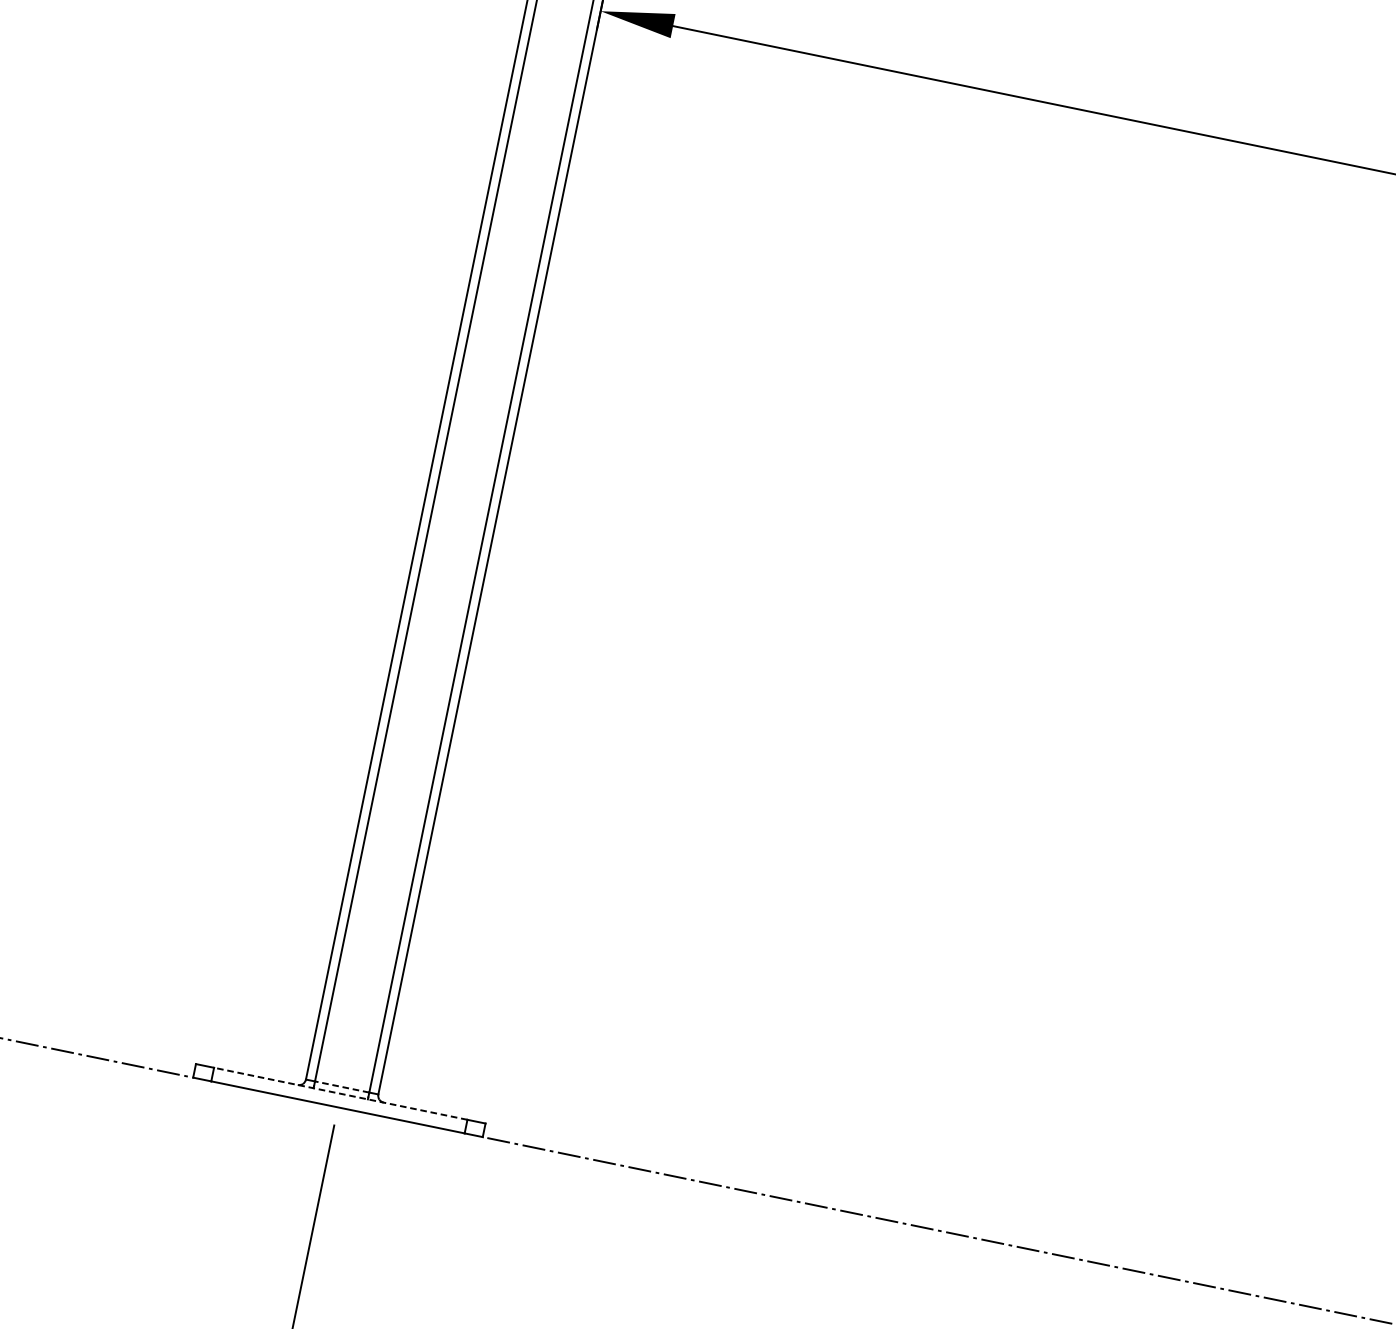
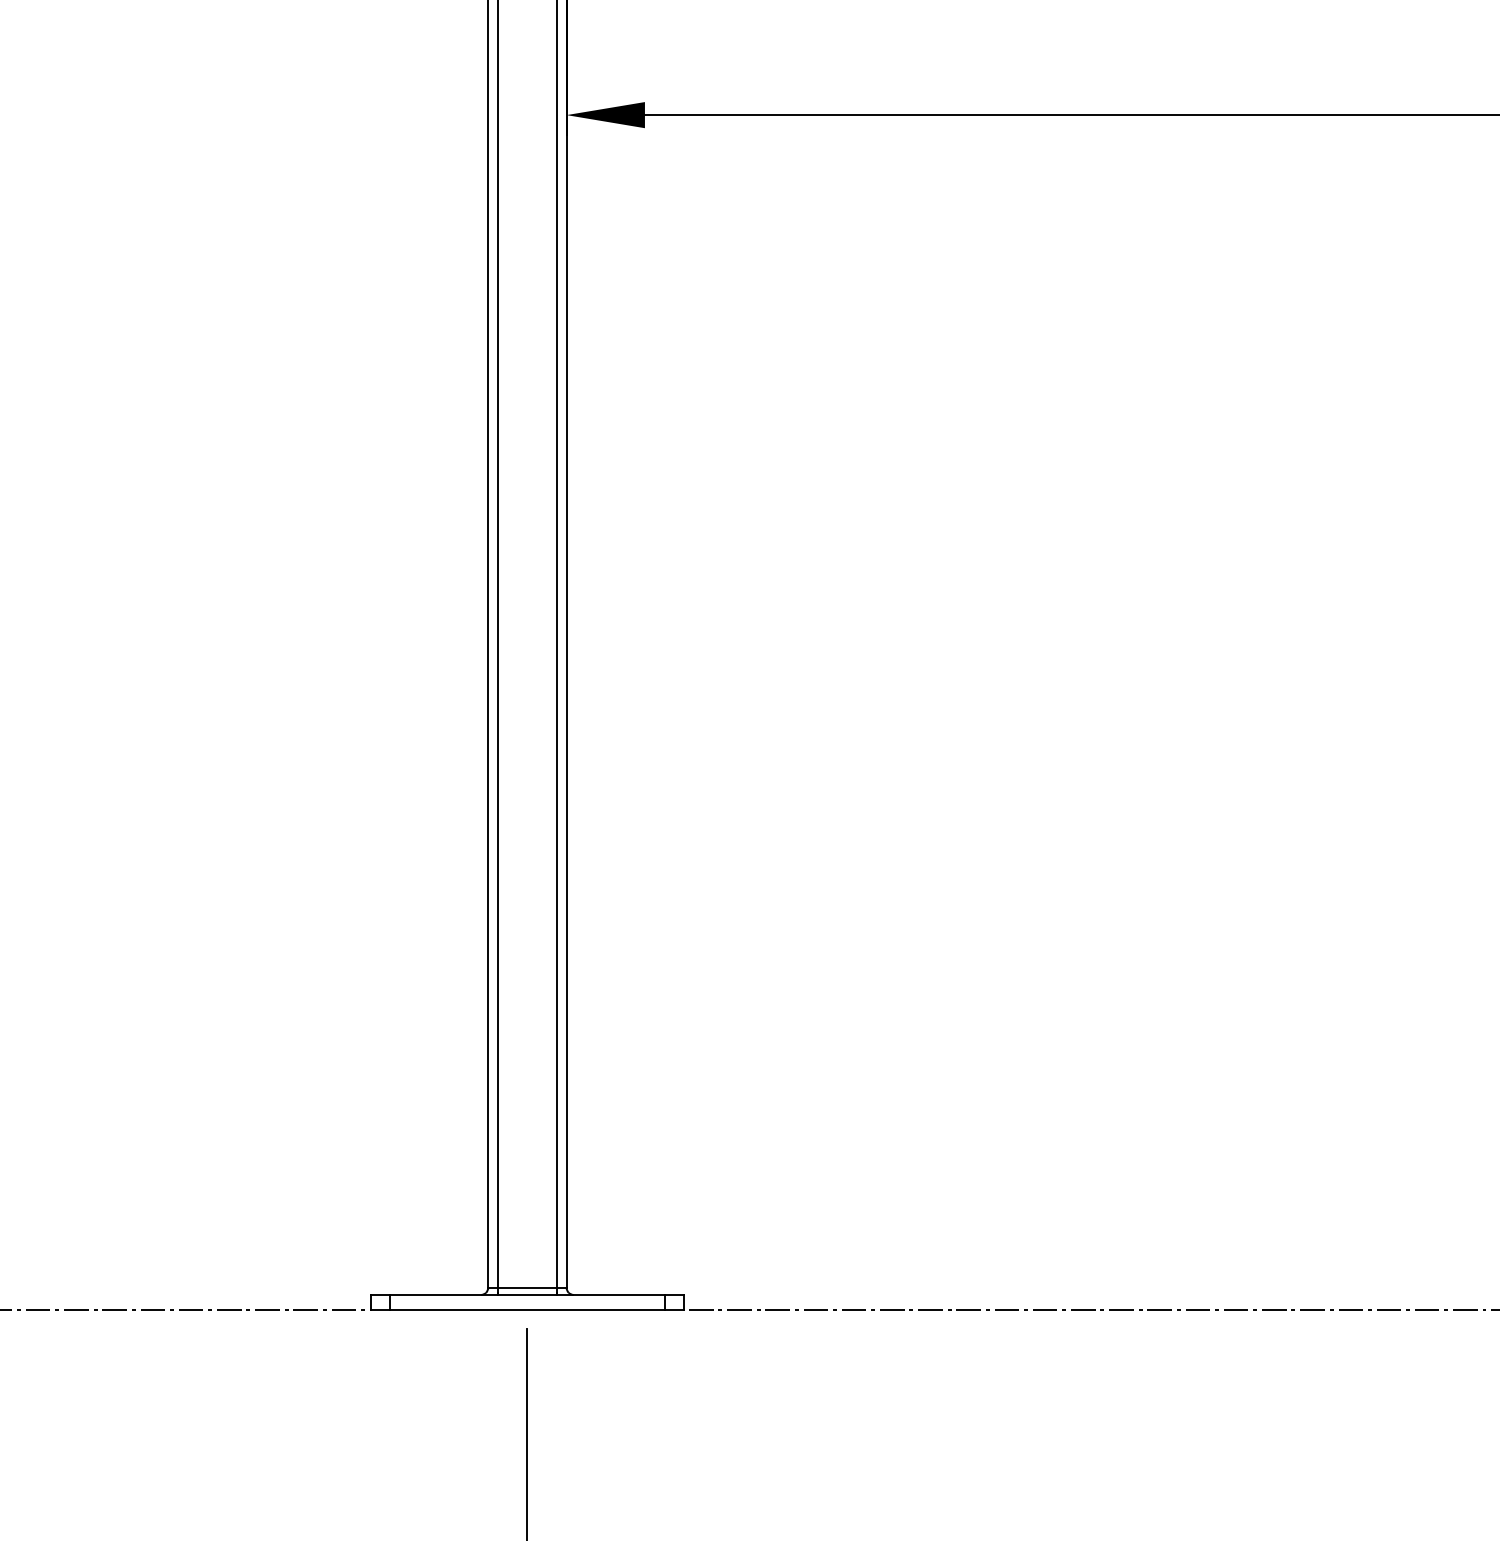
line: (341, 1086) -> (526, 1287), dashed -> solid
line: (340, 1093) -> (526, 1294), dashed -> solid

